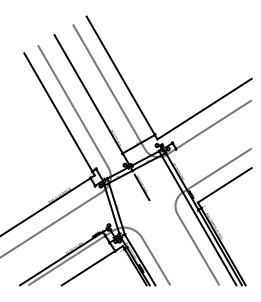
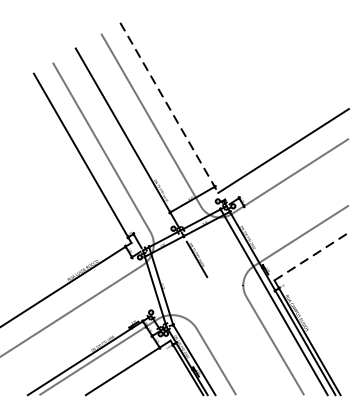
line: (122, 78) -> (169, 108), solid -> dashed
line: (224, 185) -> (311, 256), solid -> dashed

